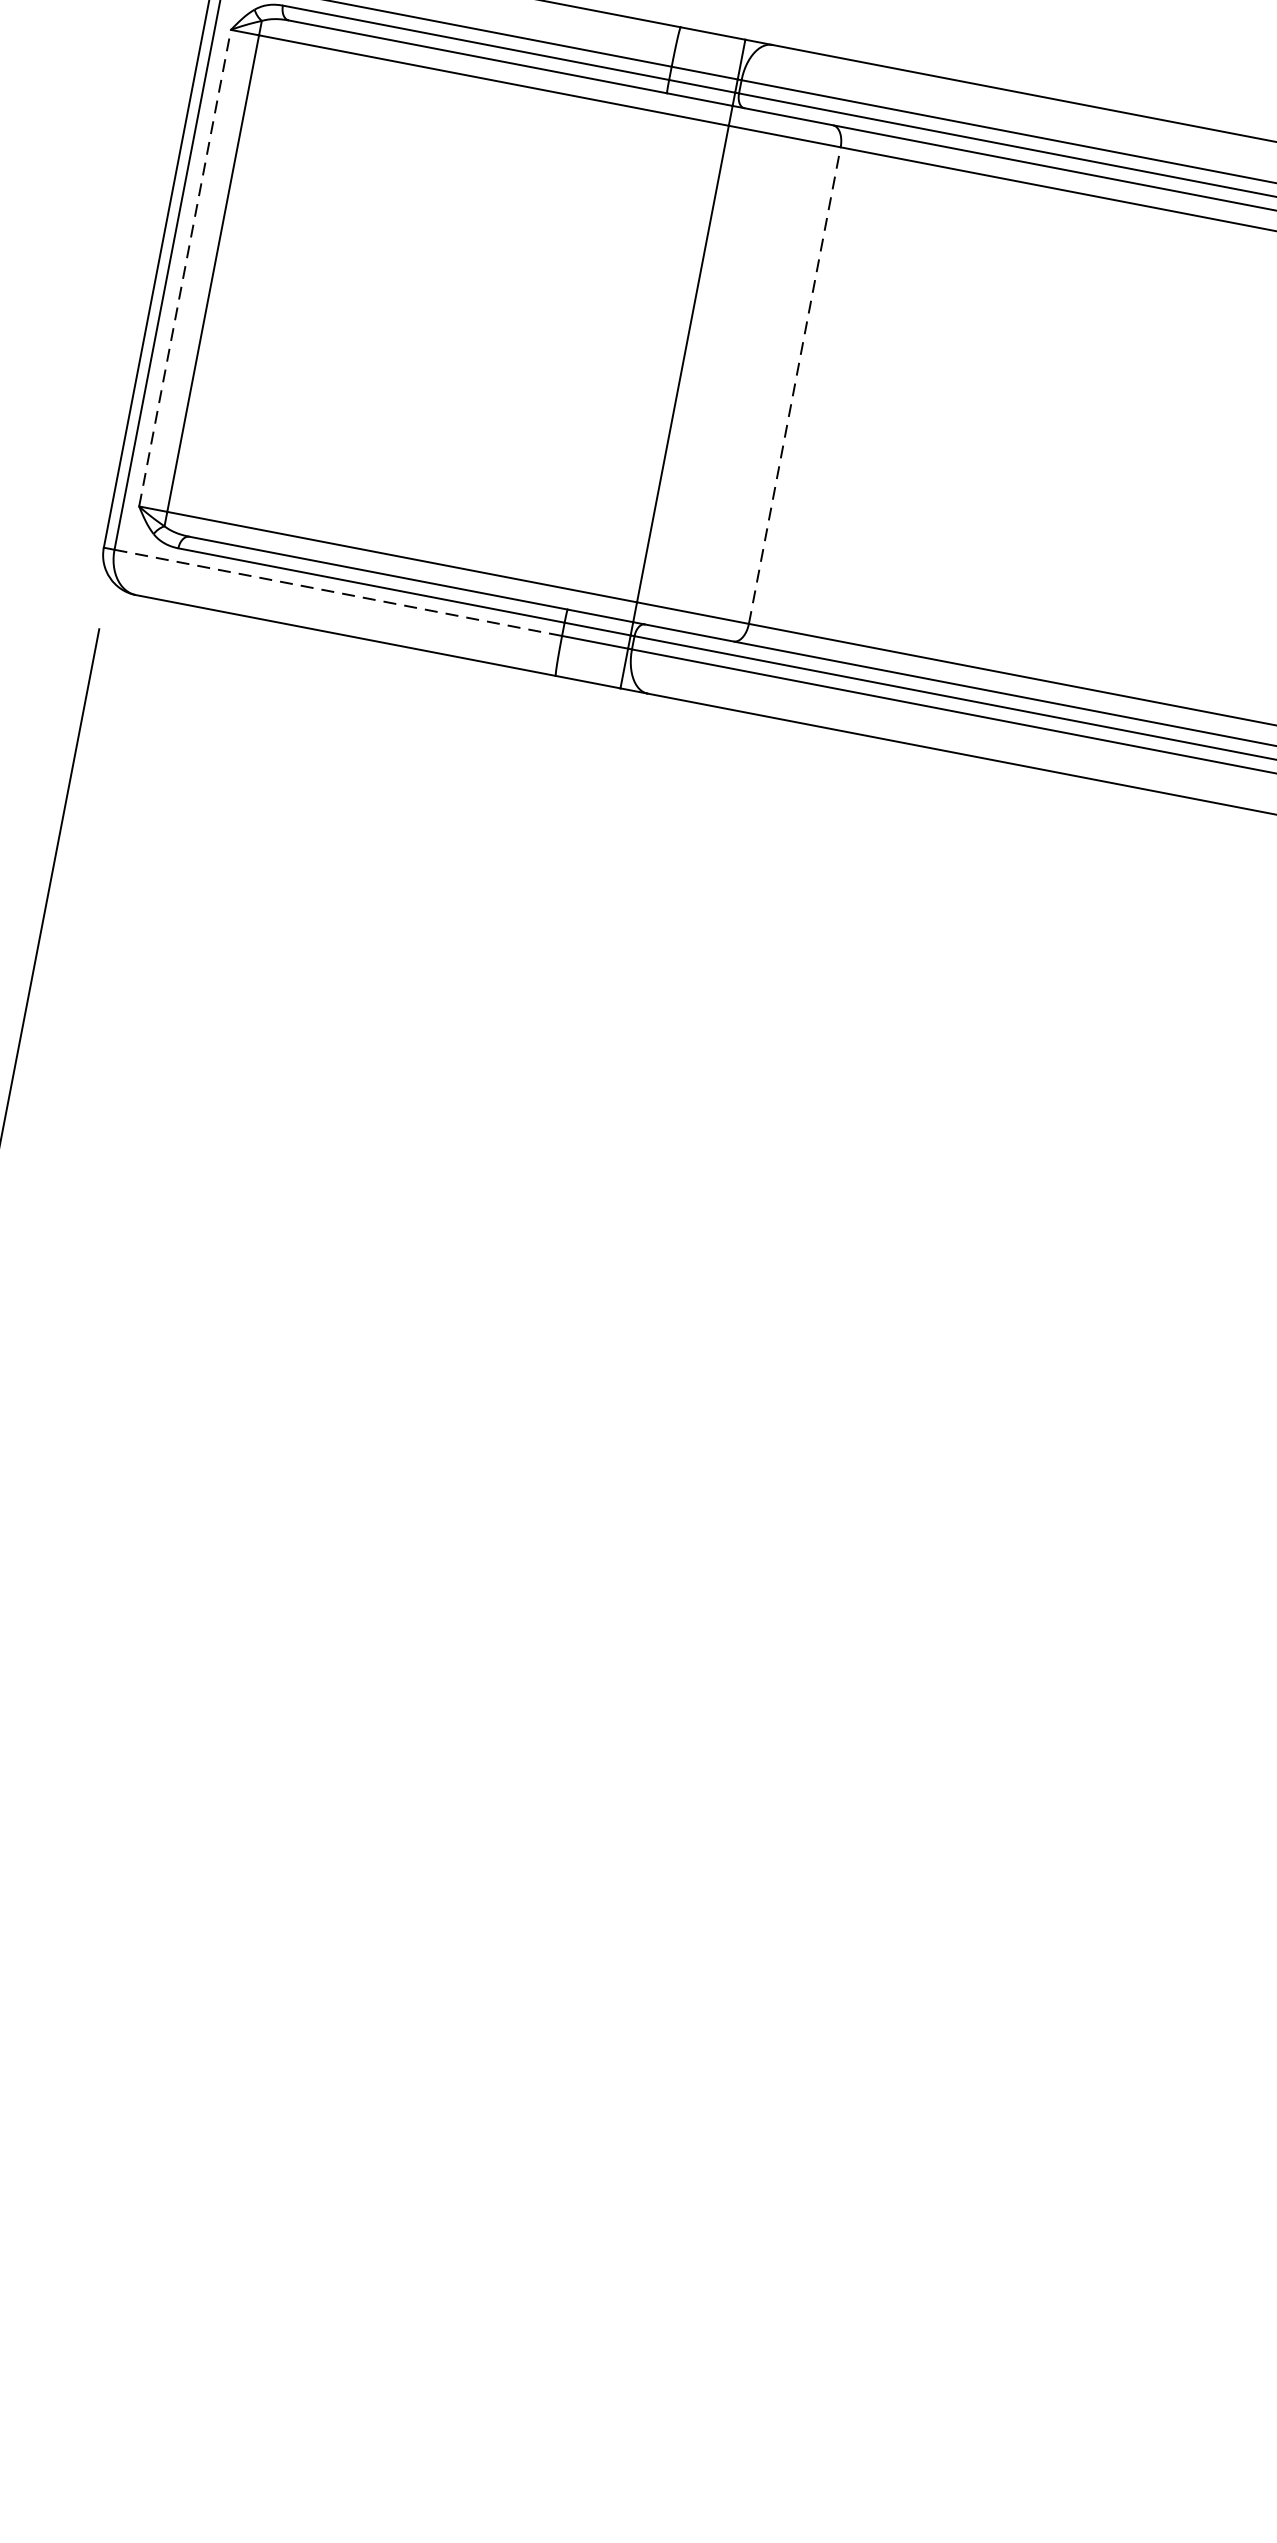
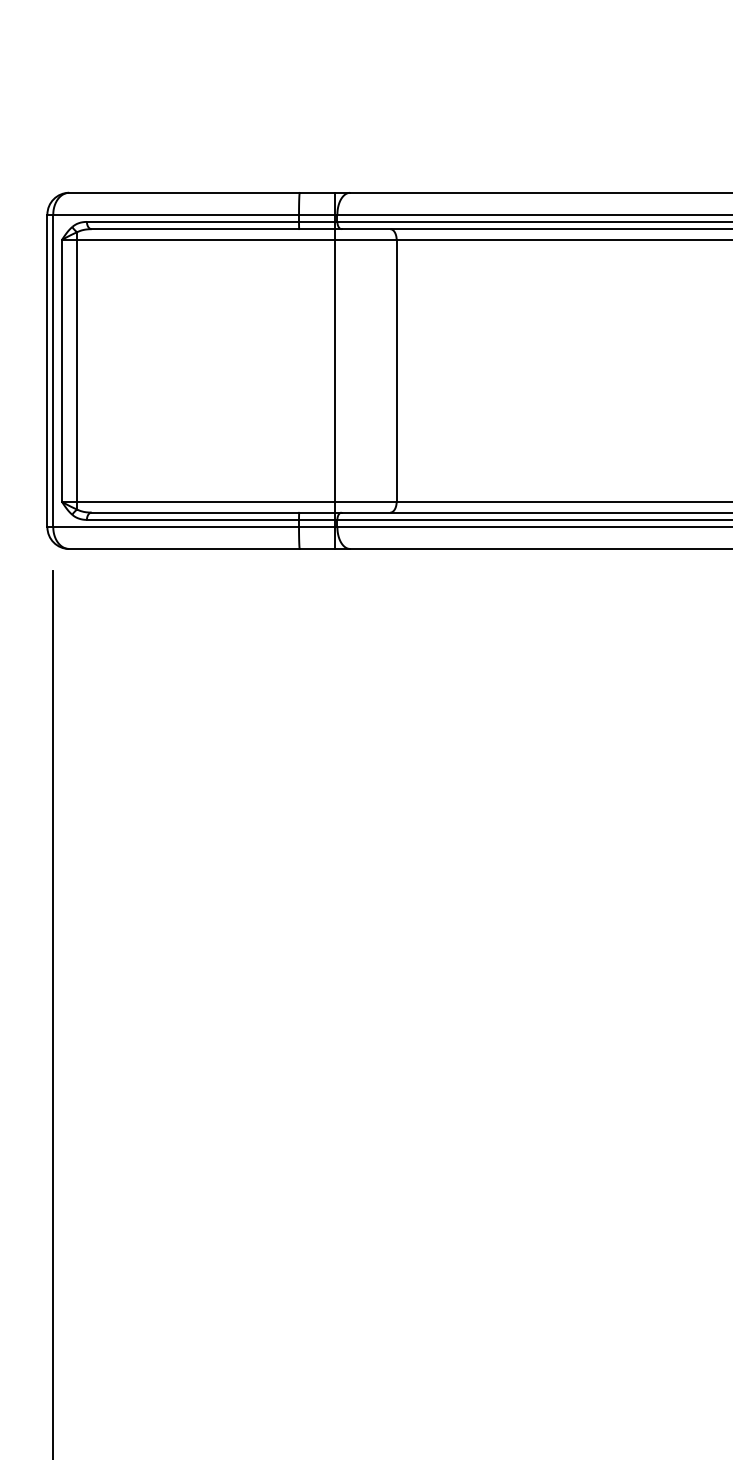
line: (184, 267) -> (61, 370), dashed -> solid
line: (794, 384) -> (396, 370), dashed -> solid
line: (338, 593) -> (176, 527), dashed -> solid

